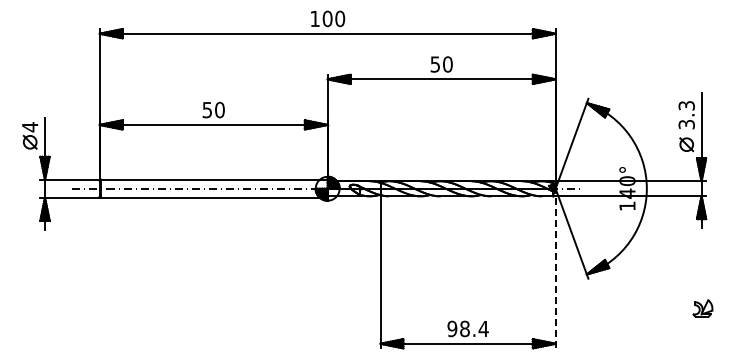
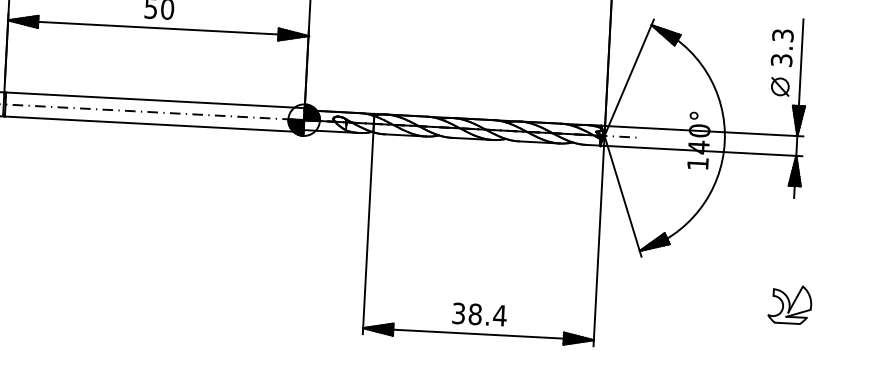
line: (555, 268) -> (598, 240), dashed -> solid
part: (702, 308) -> (789, 303), size x1.67
text: (452, 328) -> (458, 312), 98.4 -> 38.4

